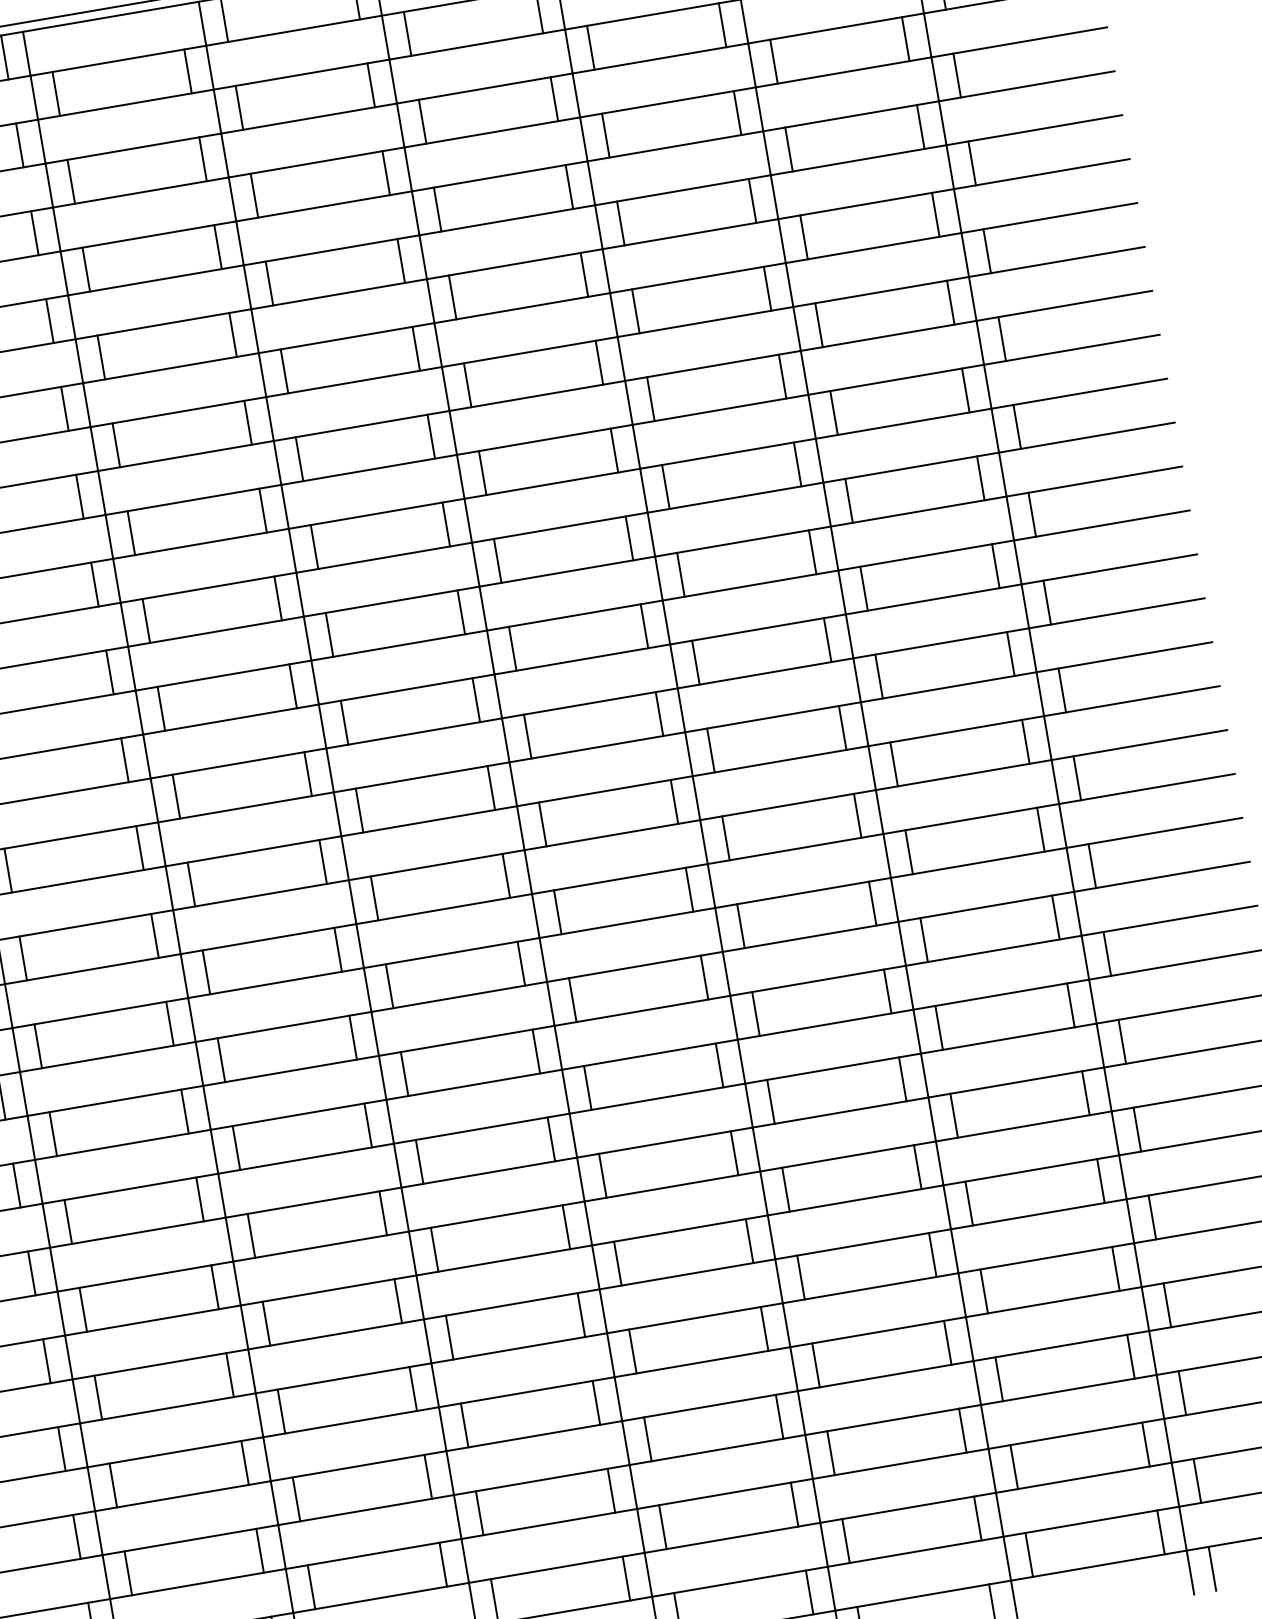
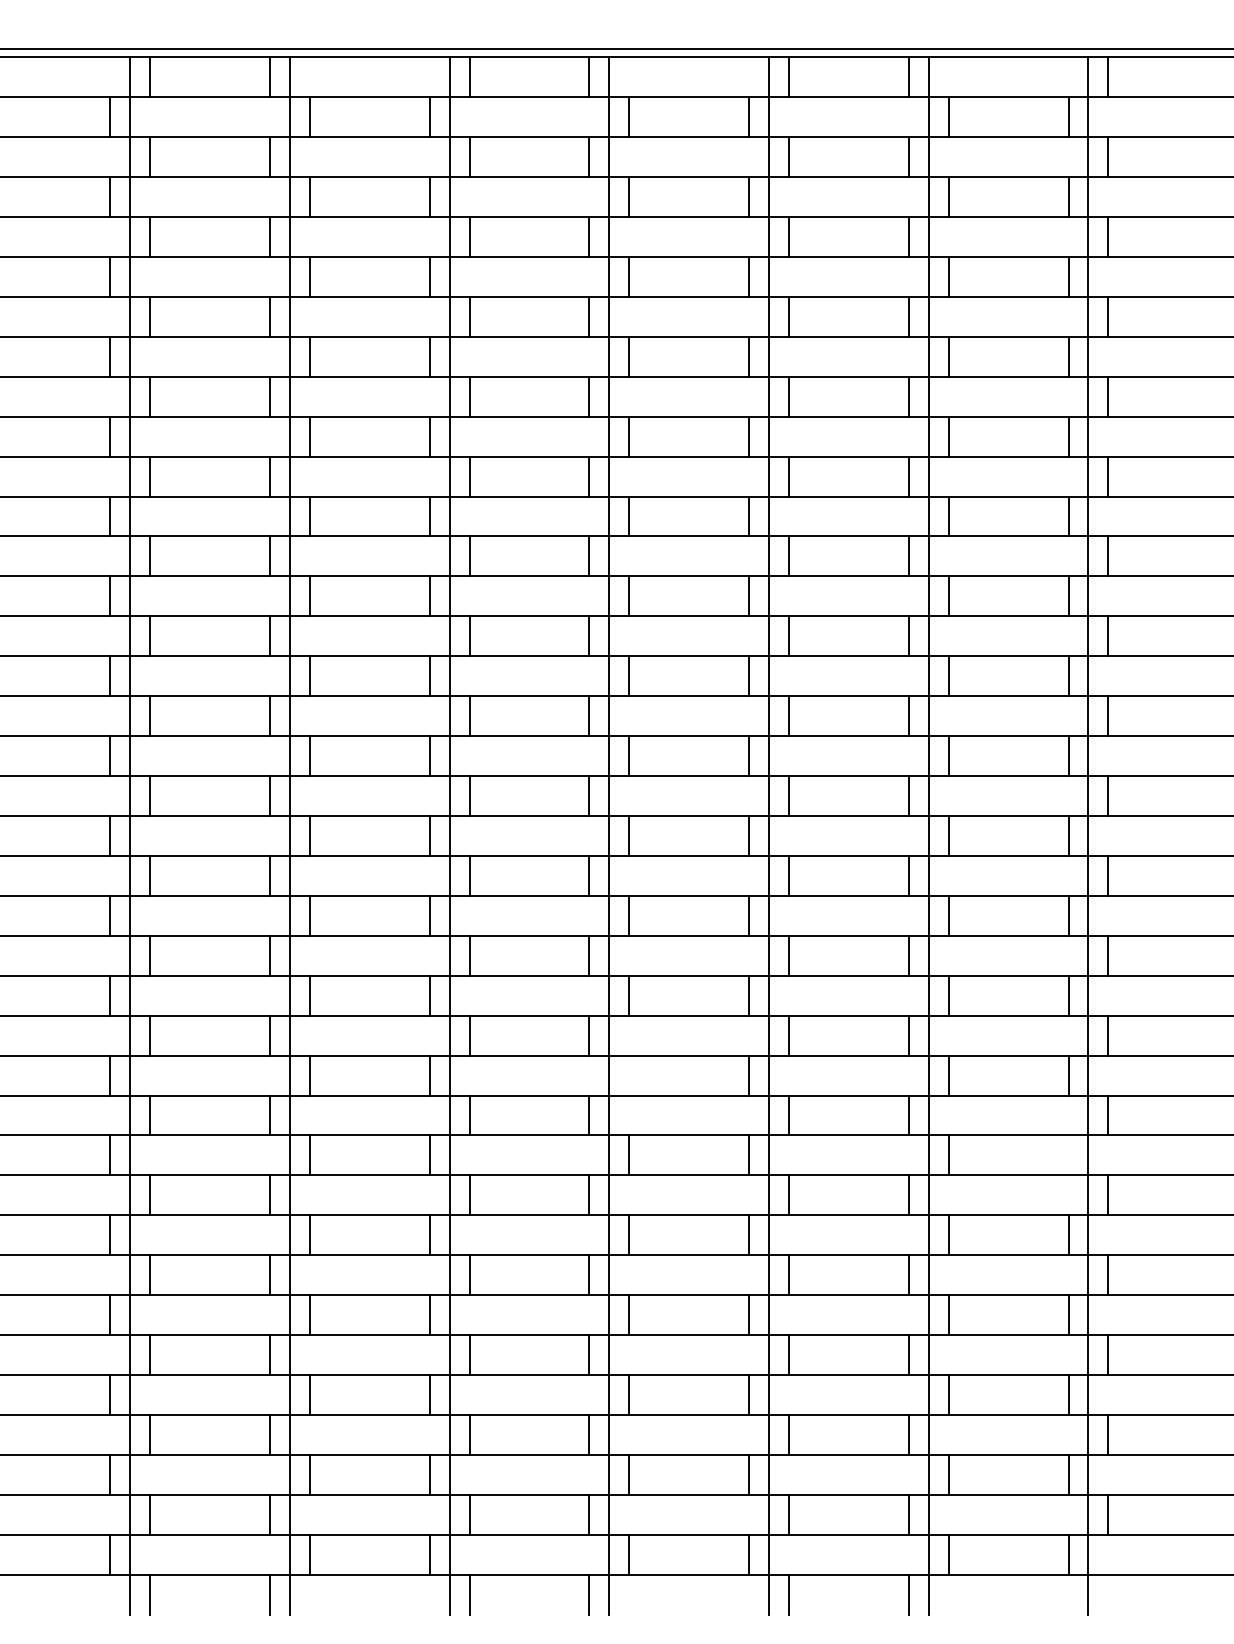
line: (588, 1087) -> (629, 1075), removed
line: (1085, 1093) -> (1068, 1155), removed
line: (1212, 1568) -> (1108, 1594), removed

